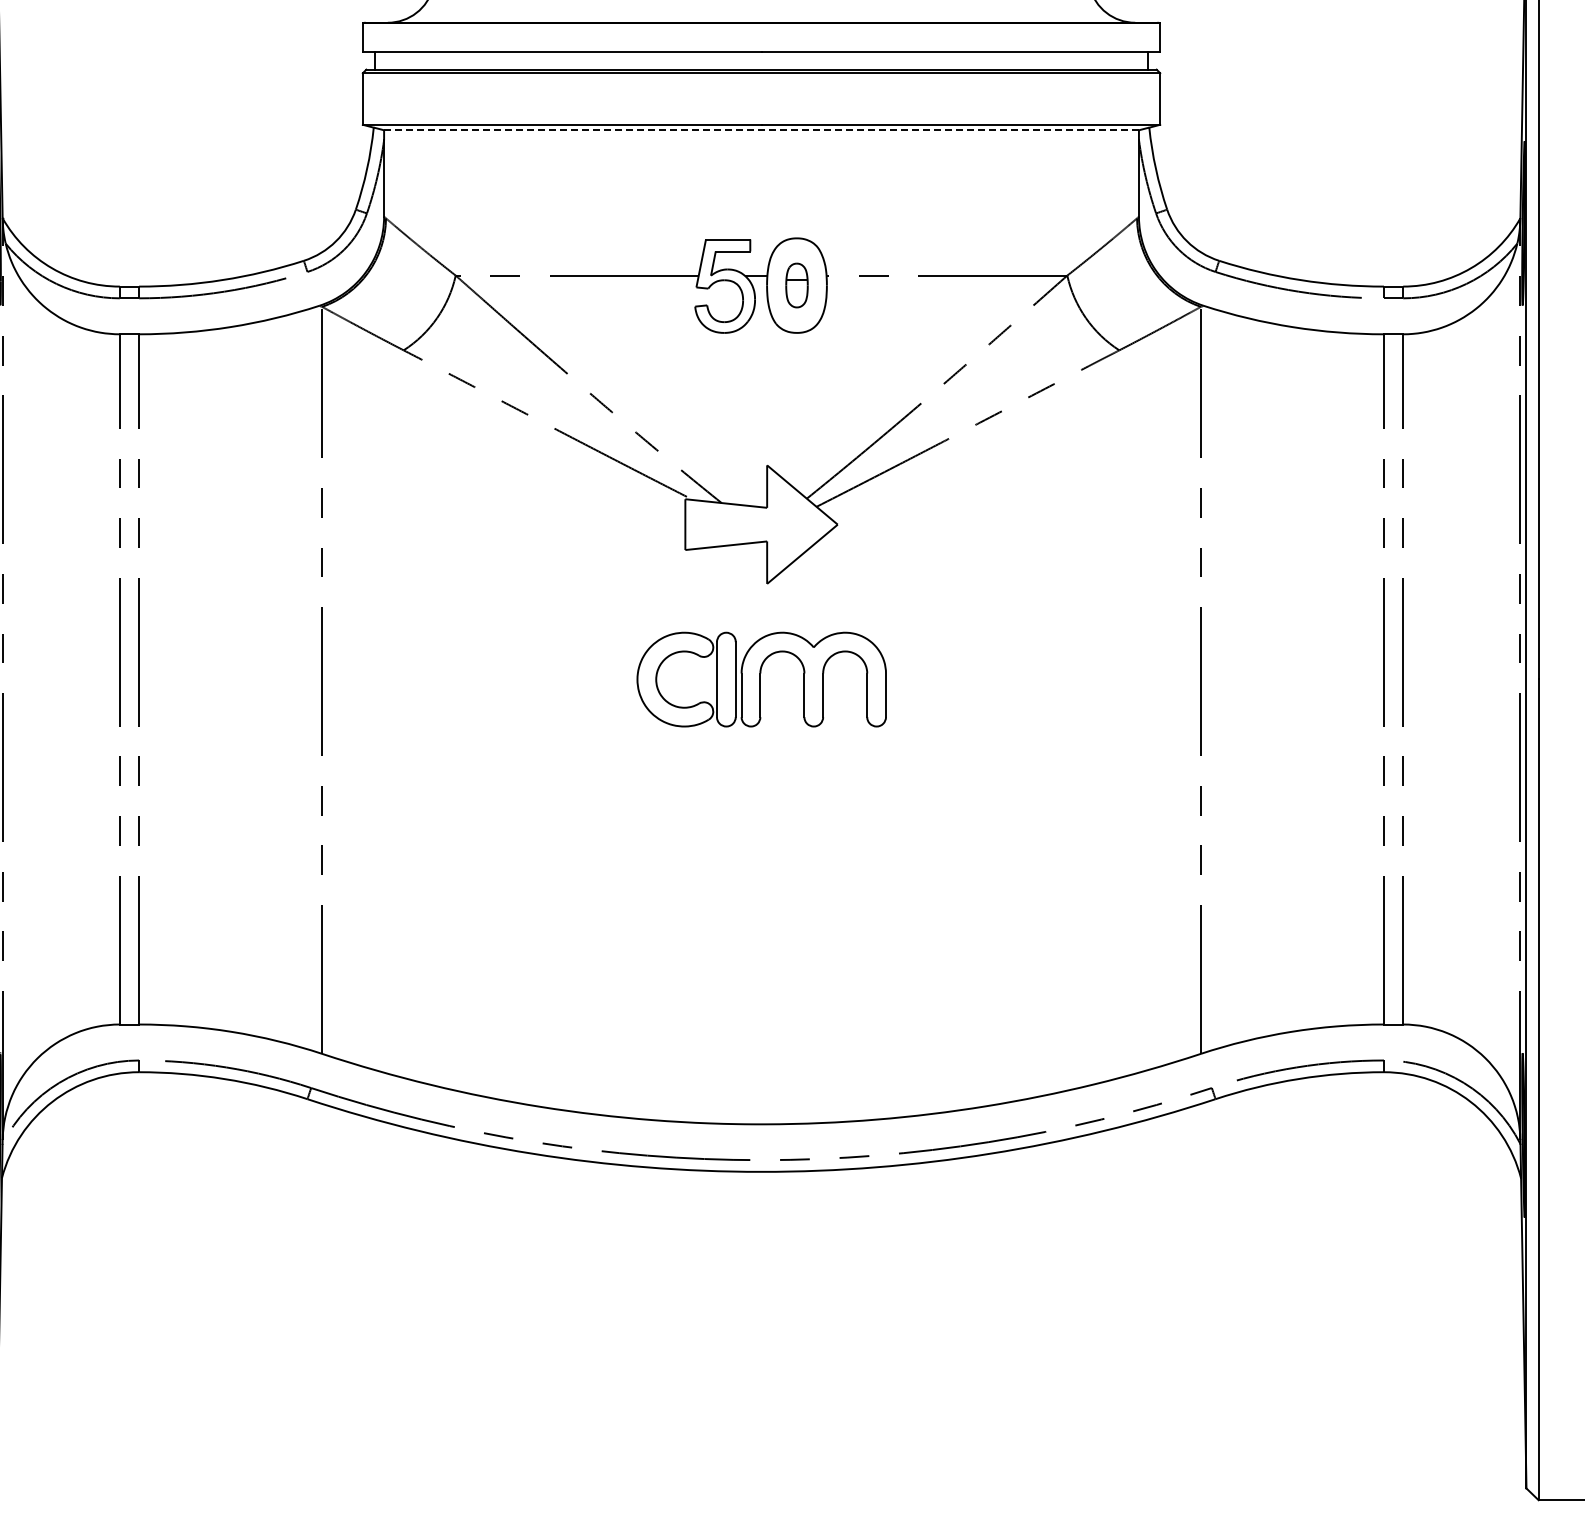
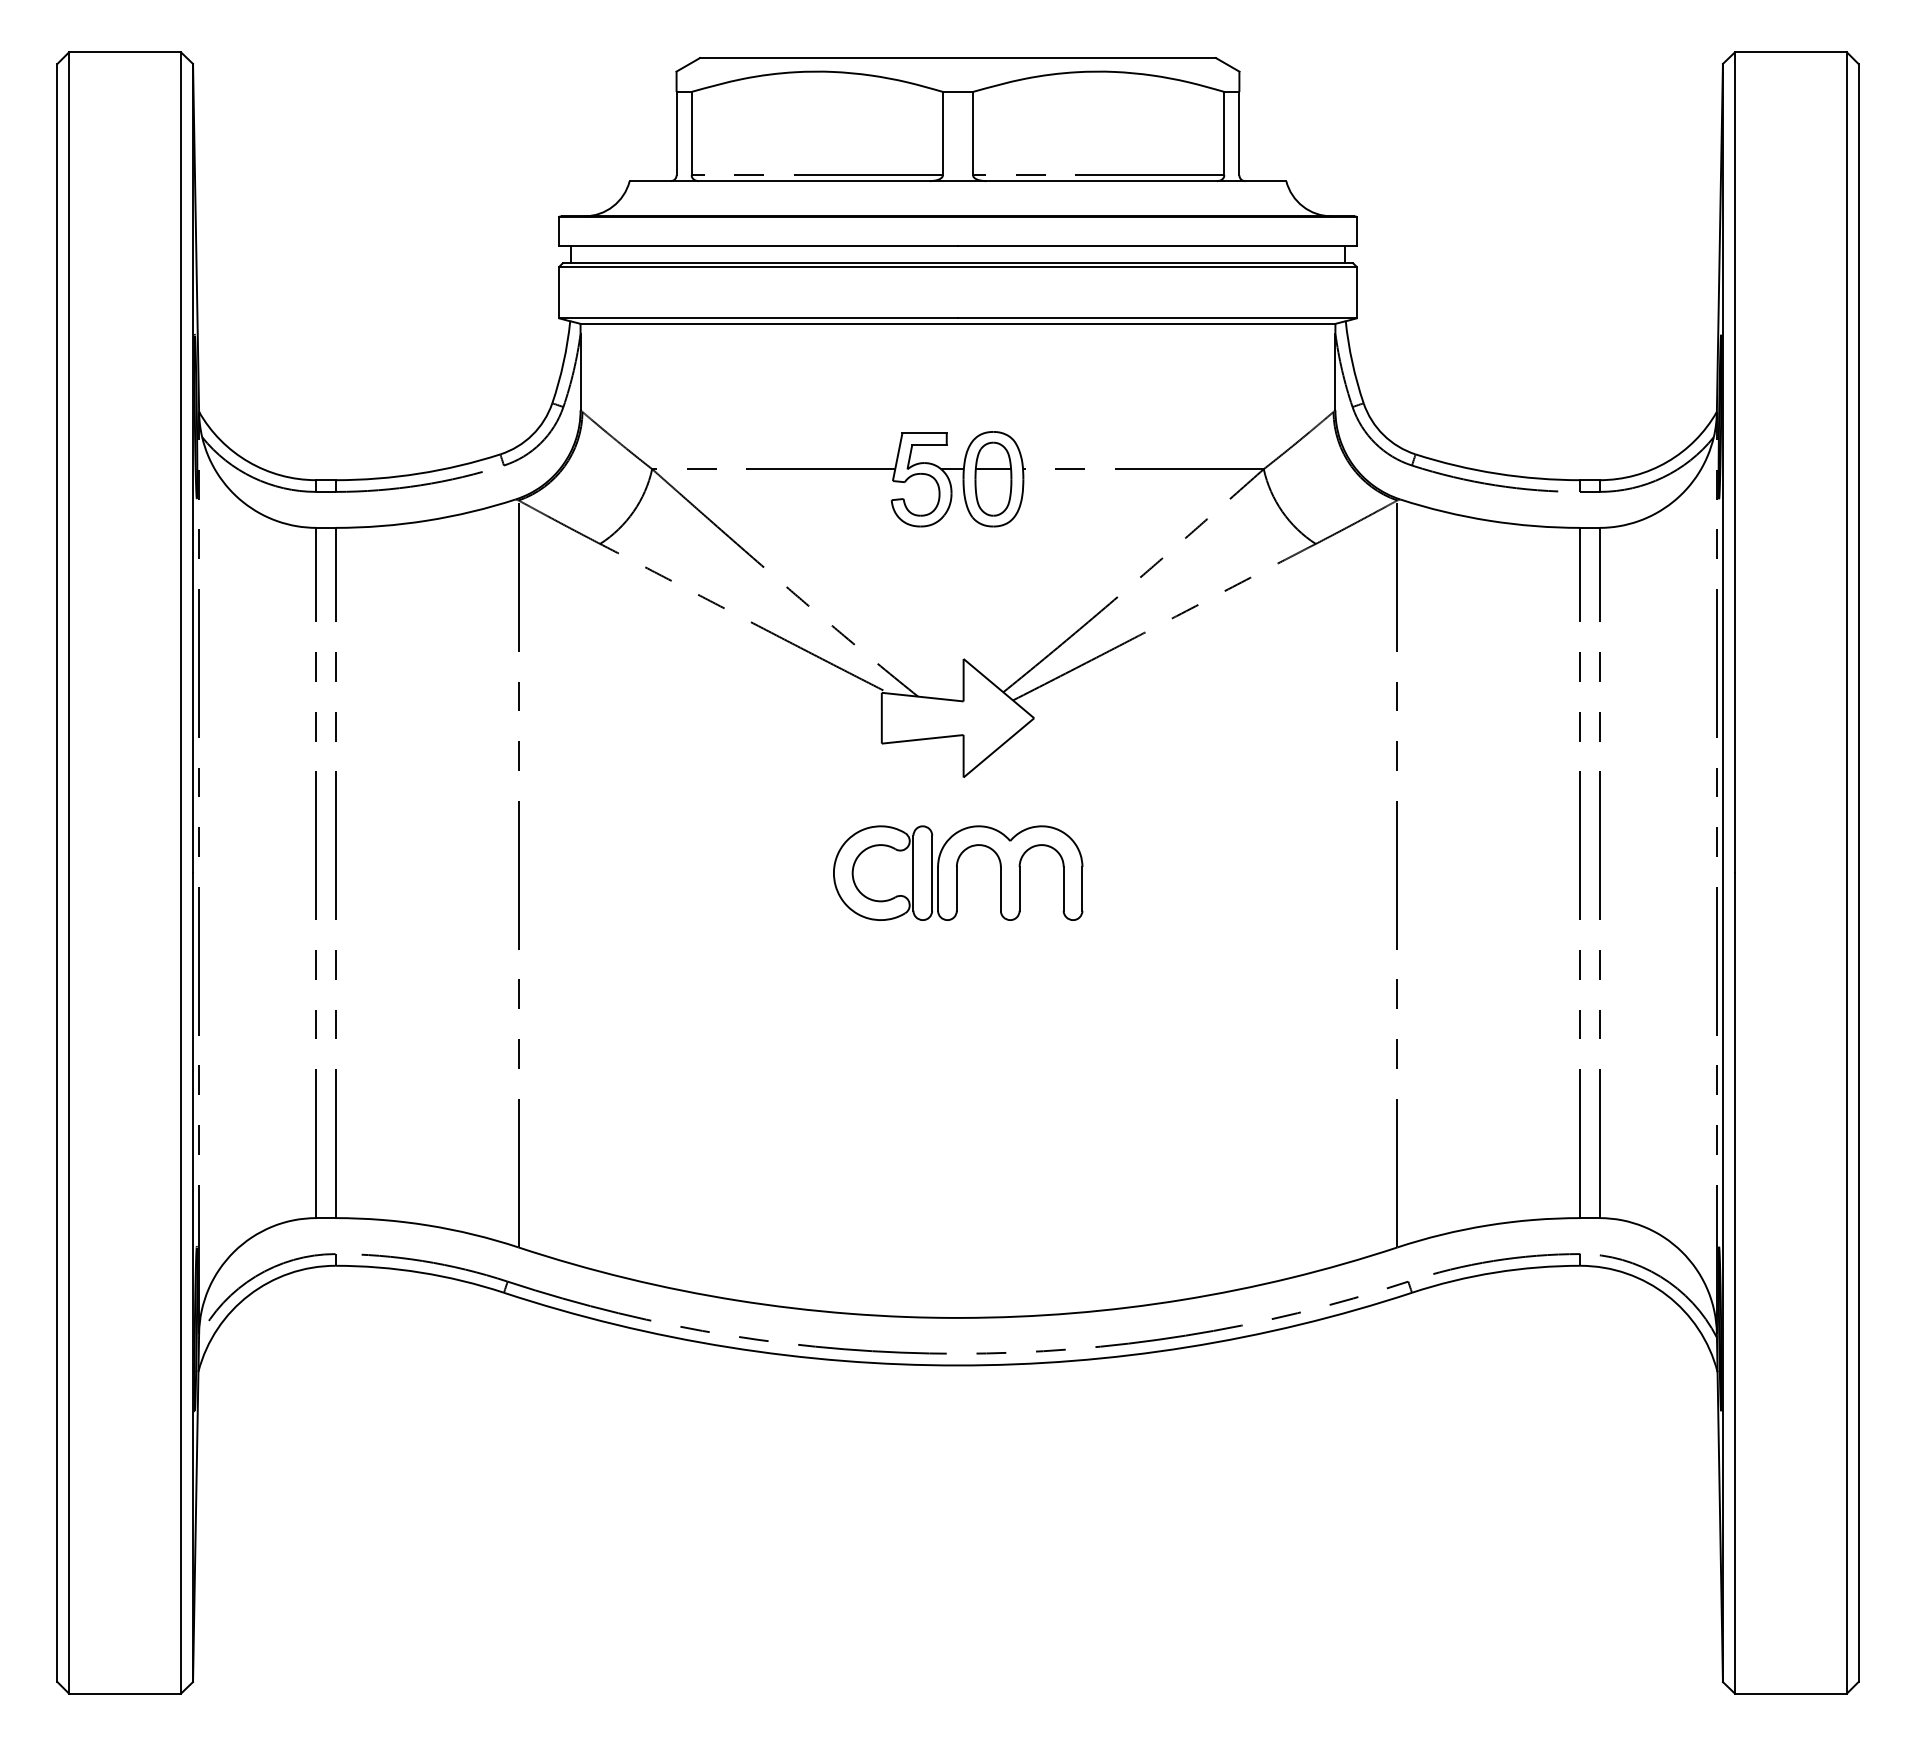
line: (761, 129) -> (957, 323), dashed -> solid
part: (797, 284) -> (993, 478), size x1.67

